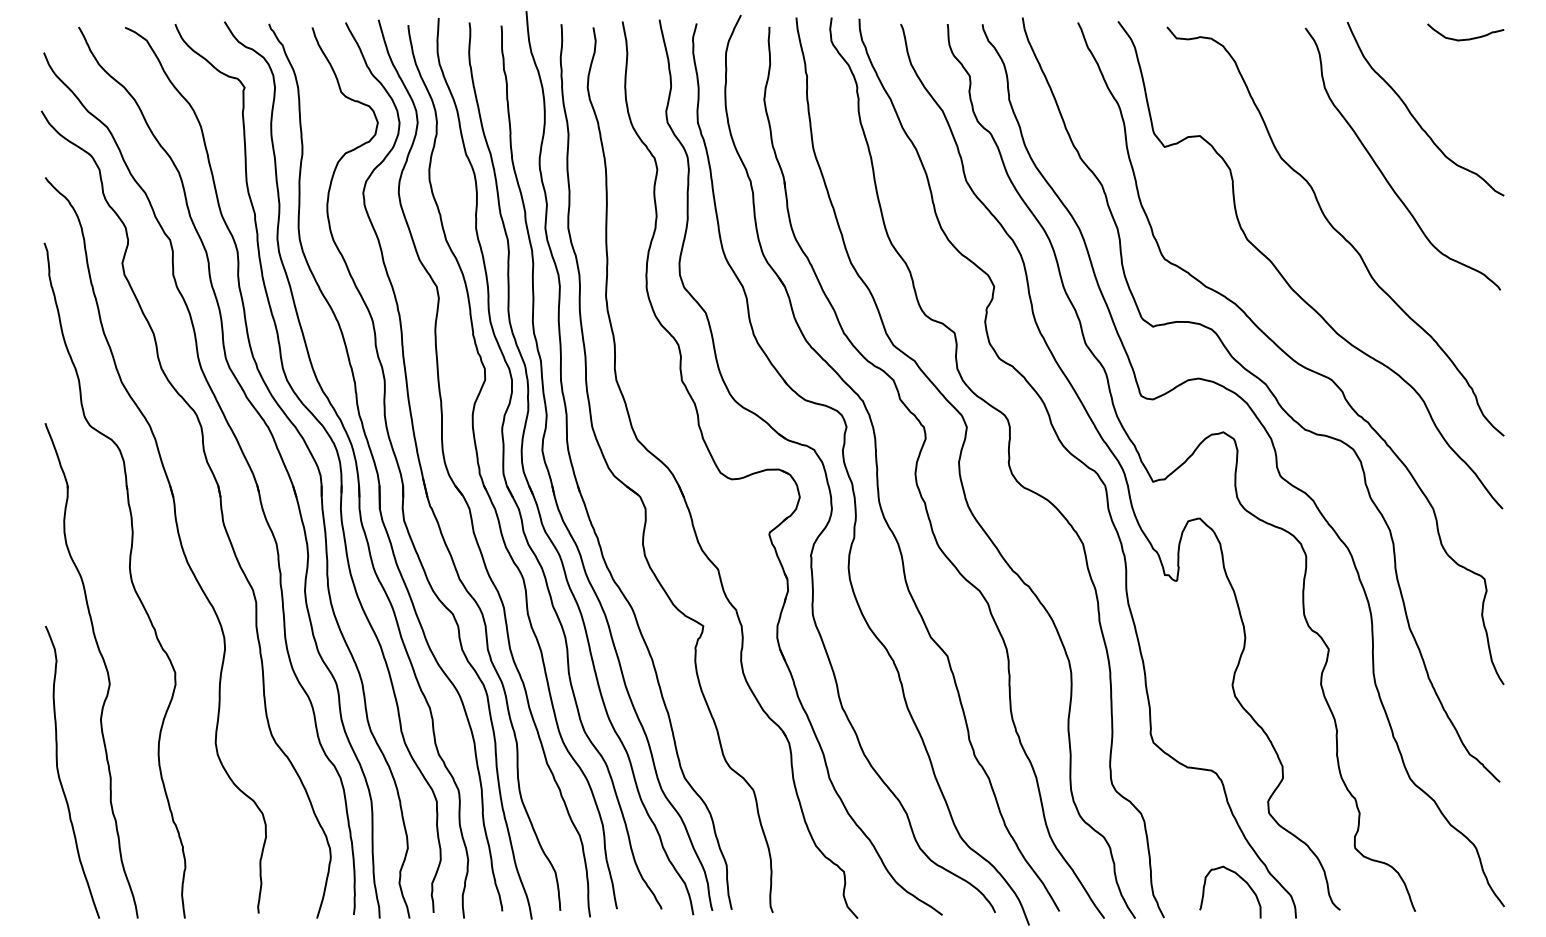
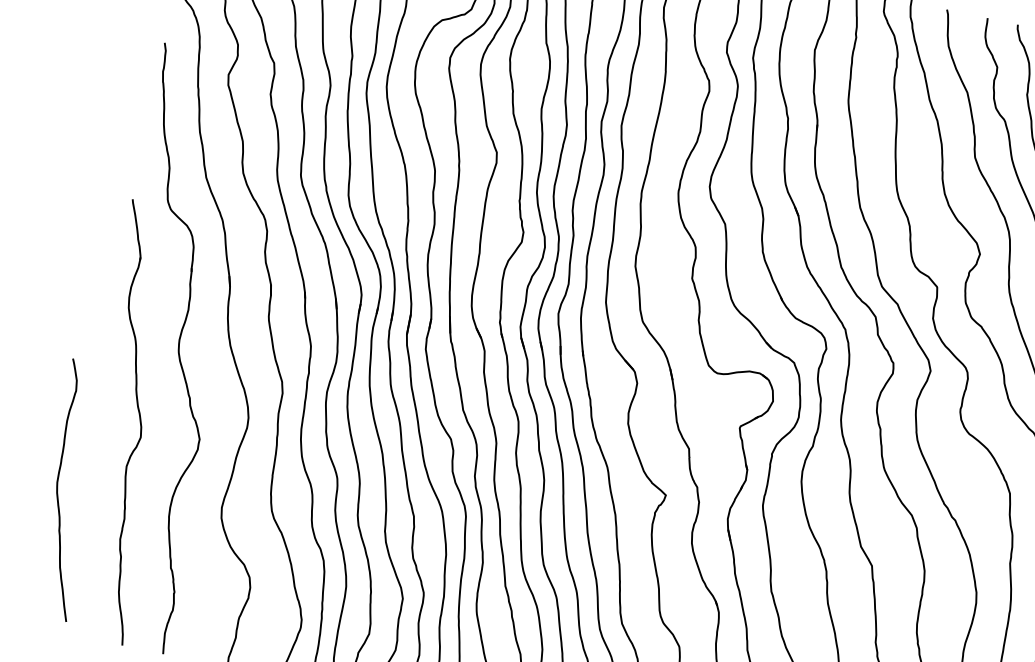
curve: (59, 772) -> (58, 488), moved

